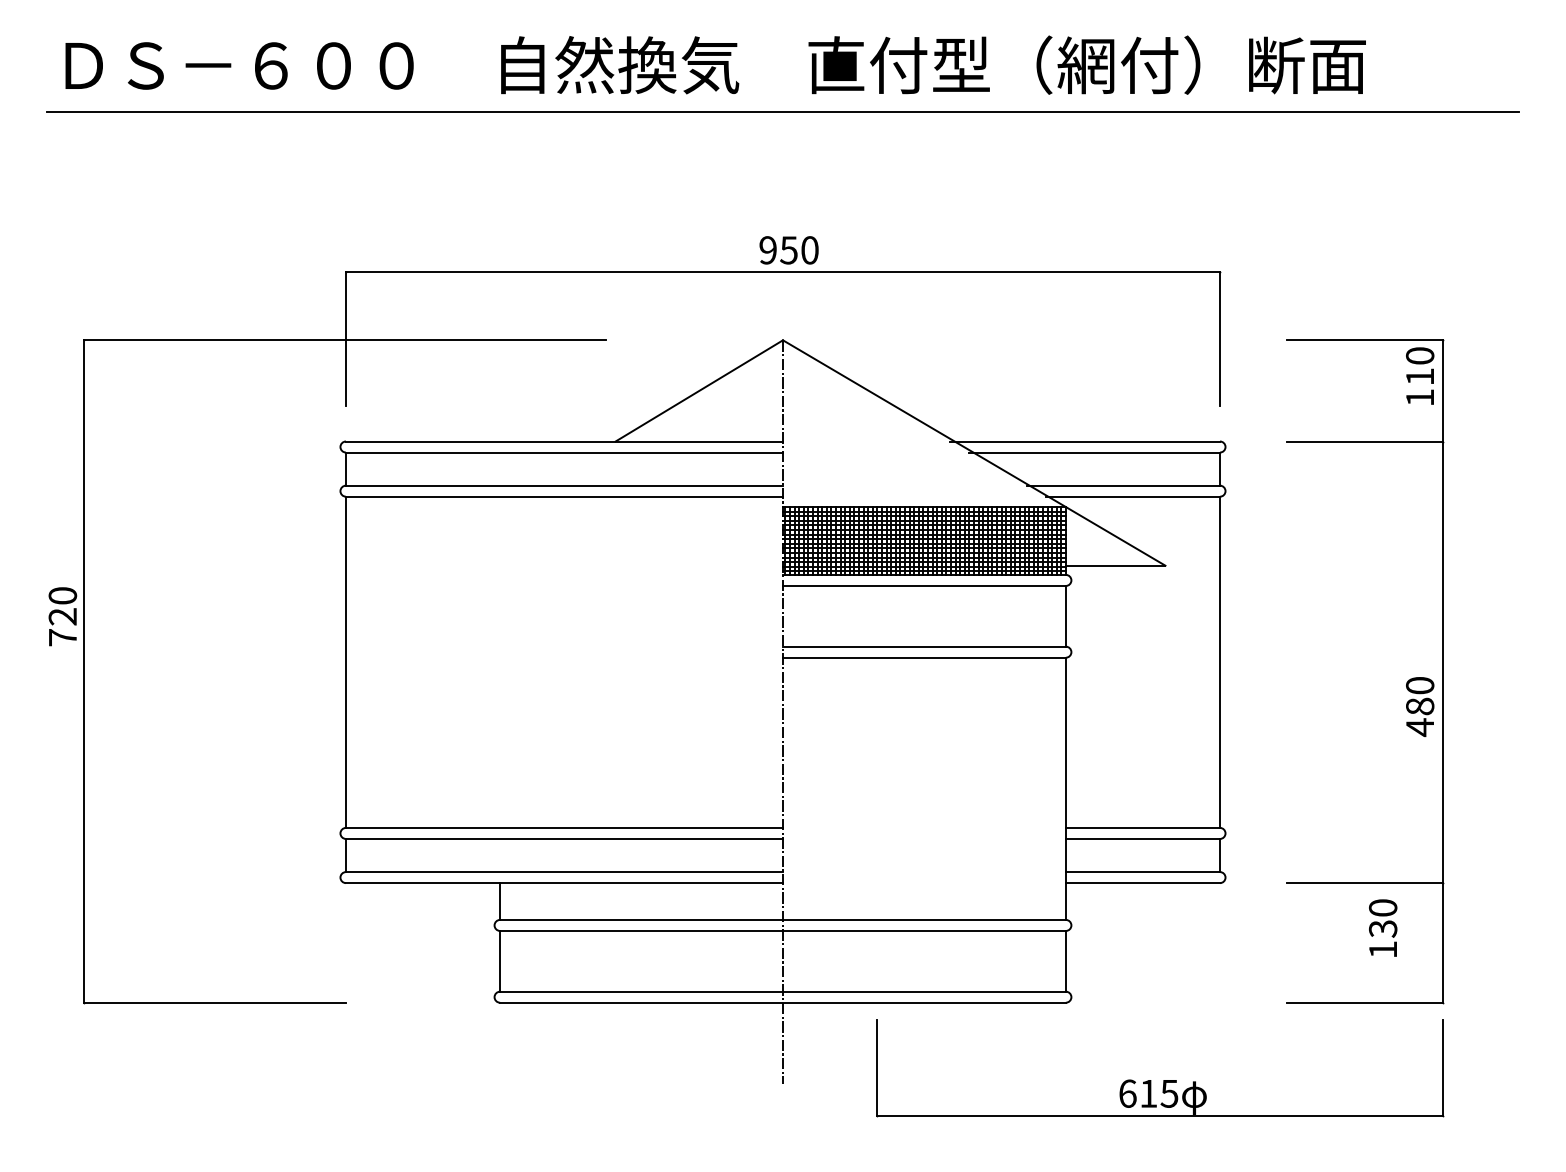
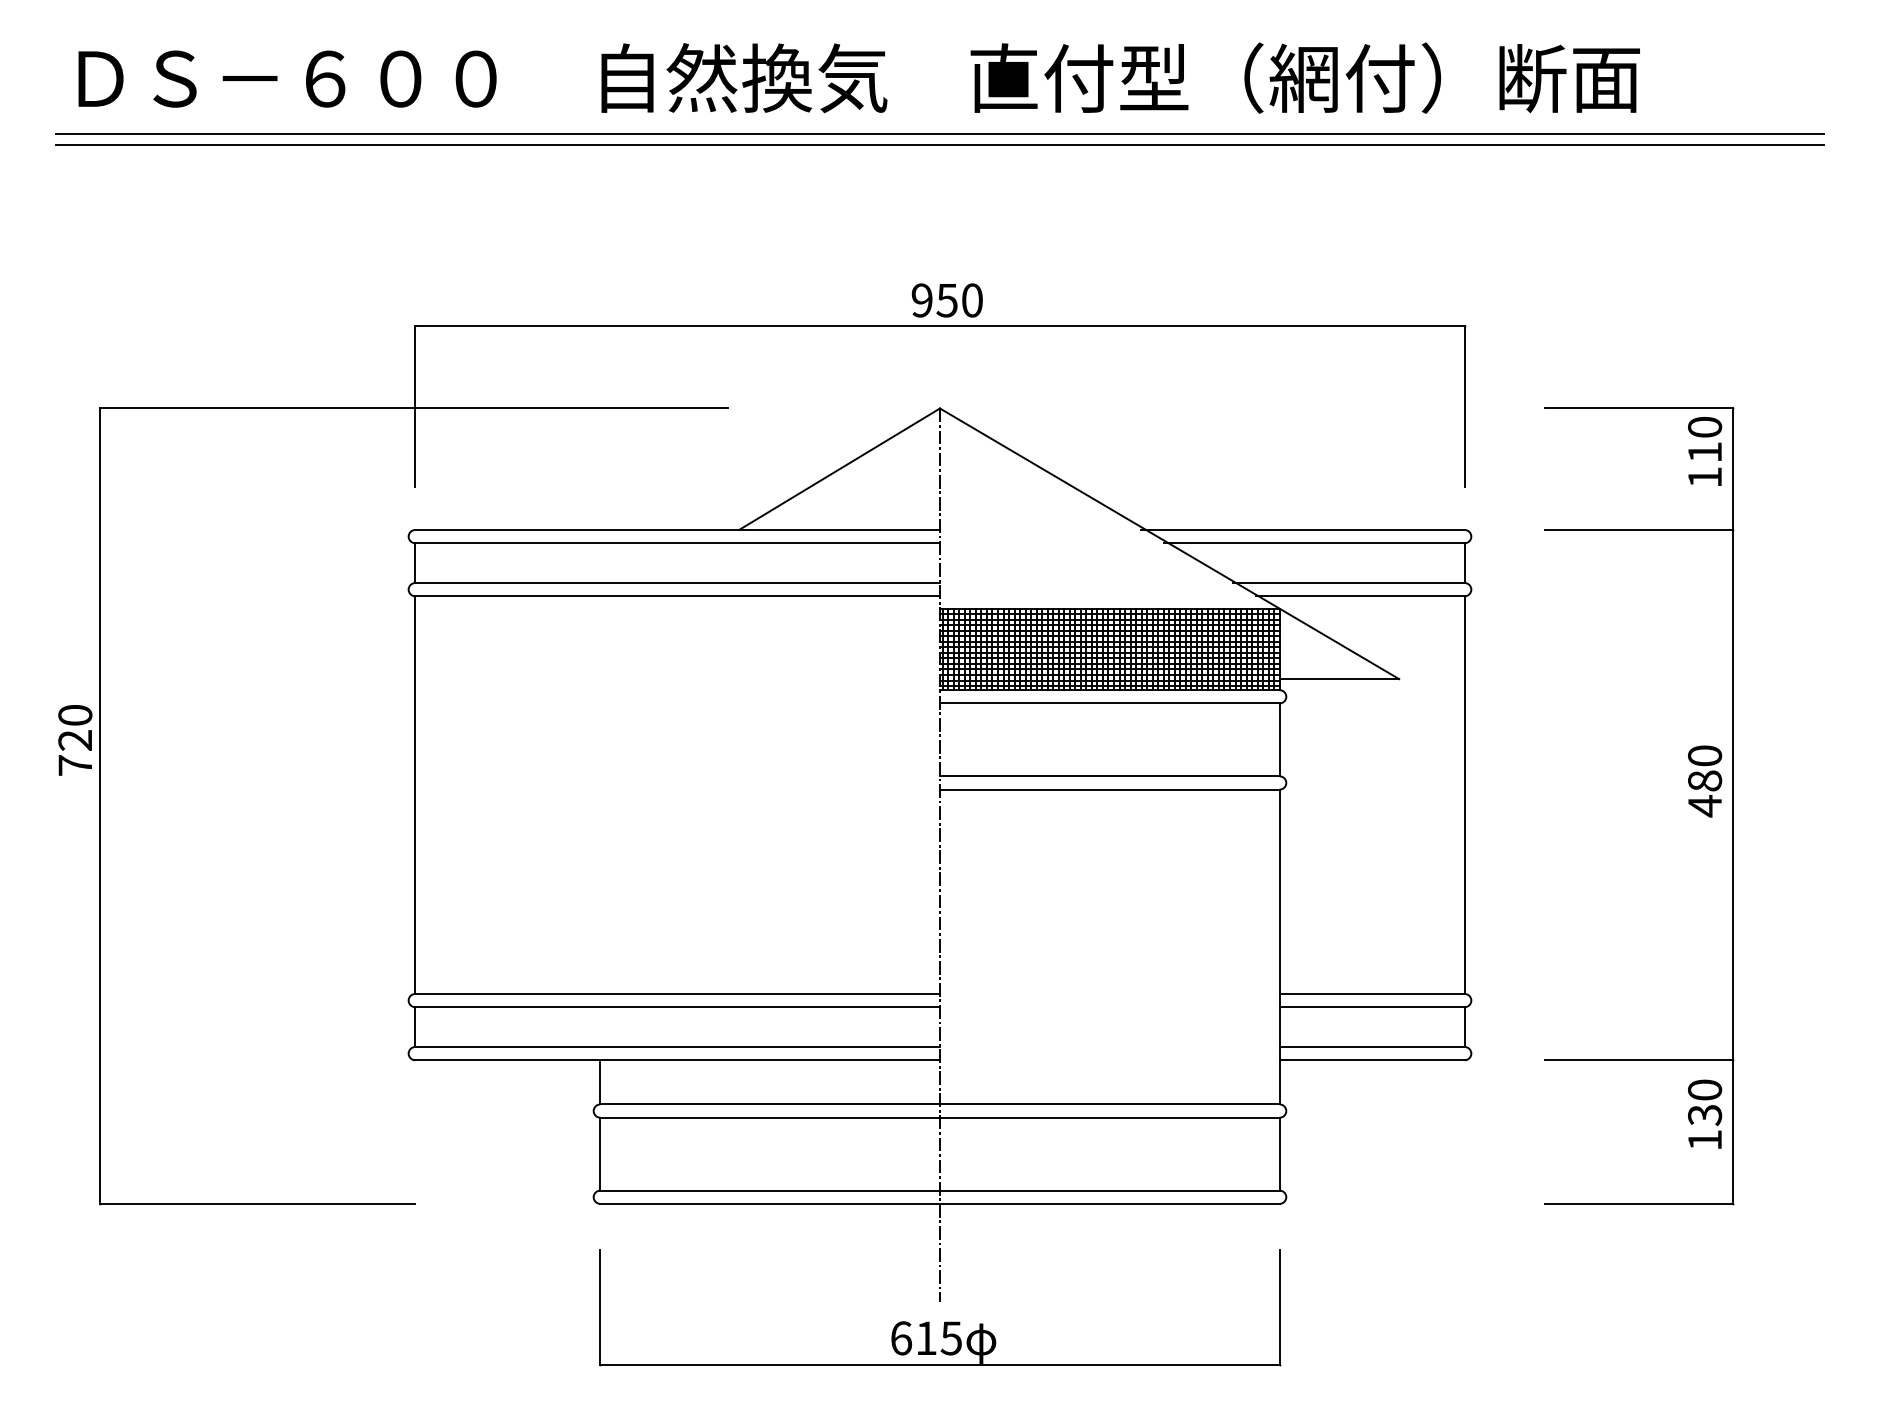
line: (782, 121) -> (939, 145), added
text: (1420, 706) -> (1705, 780), moved
text: (1383, 927) -> (1705, 1113), moved
part: (1163, 1080) -> (944, 1322), moved

